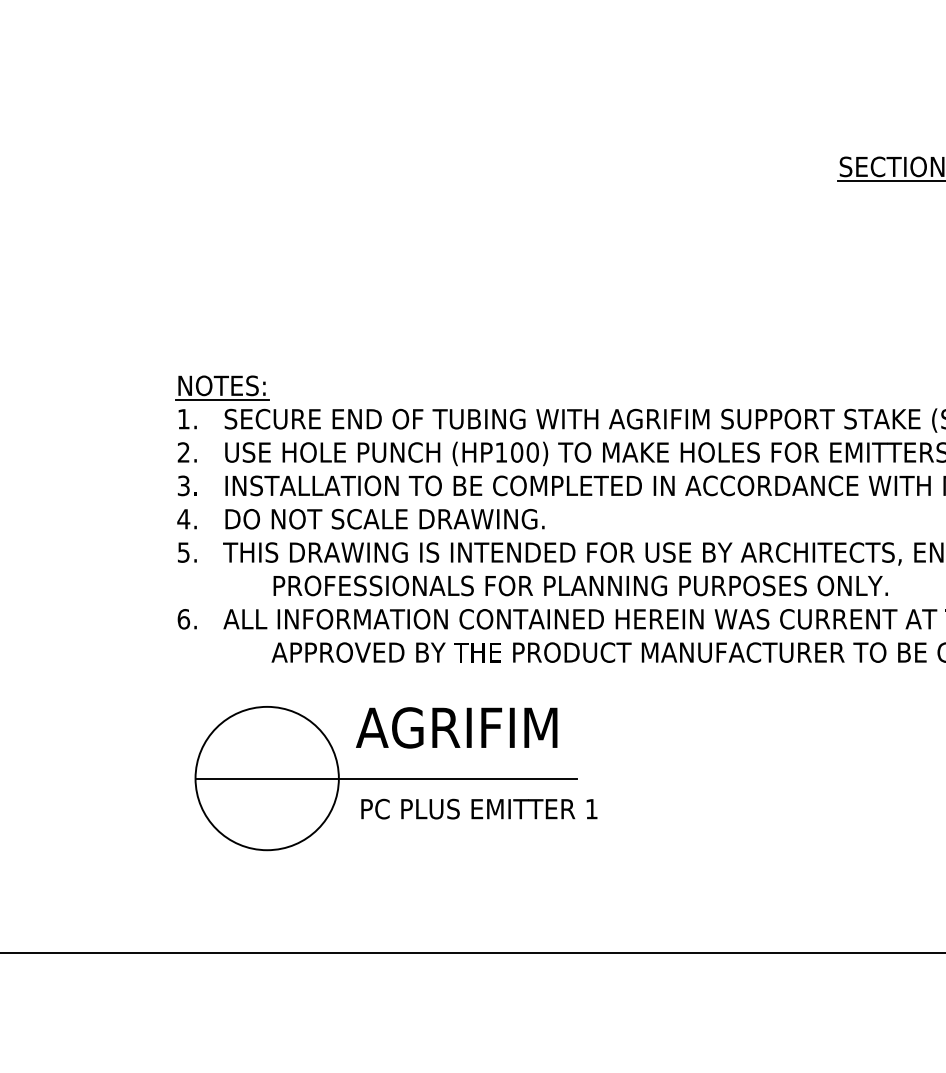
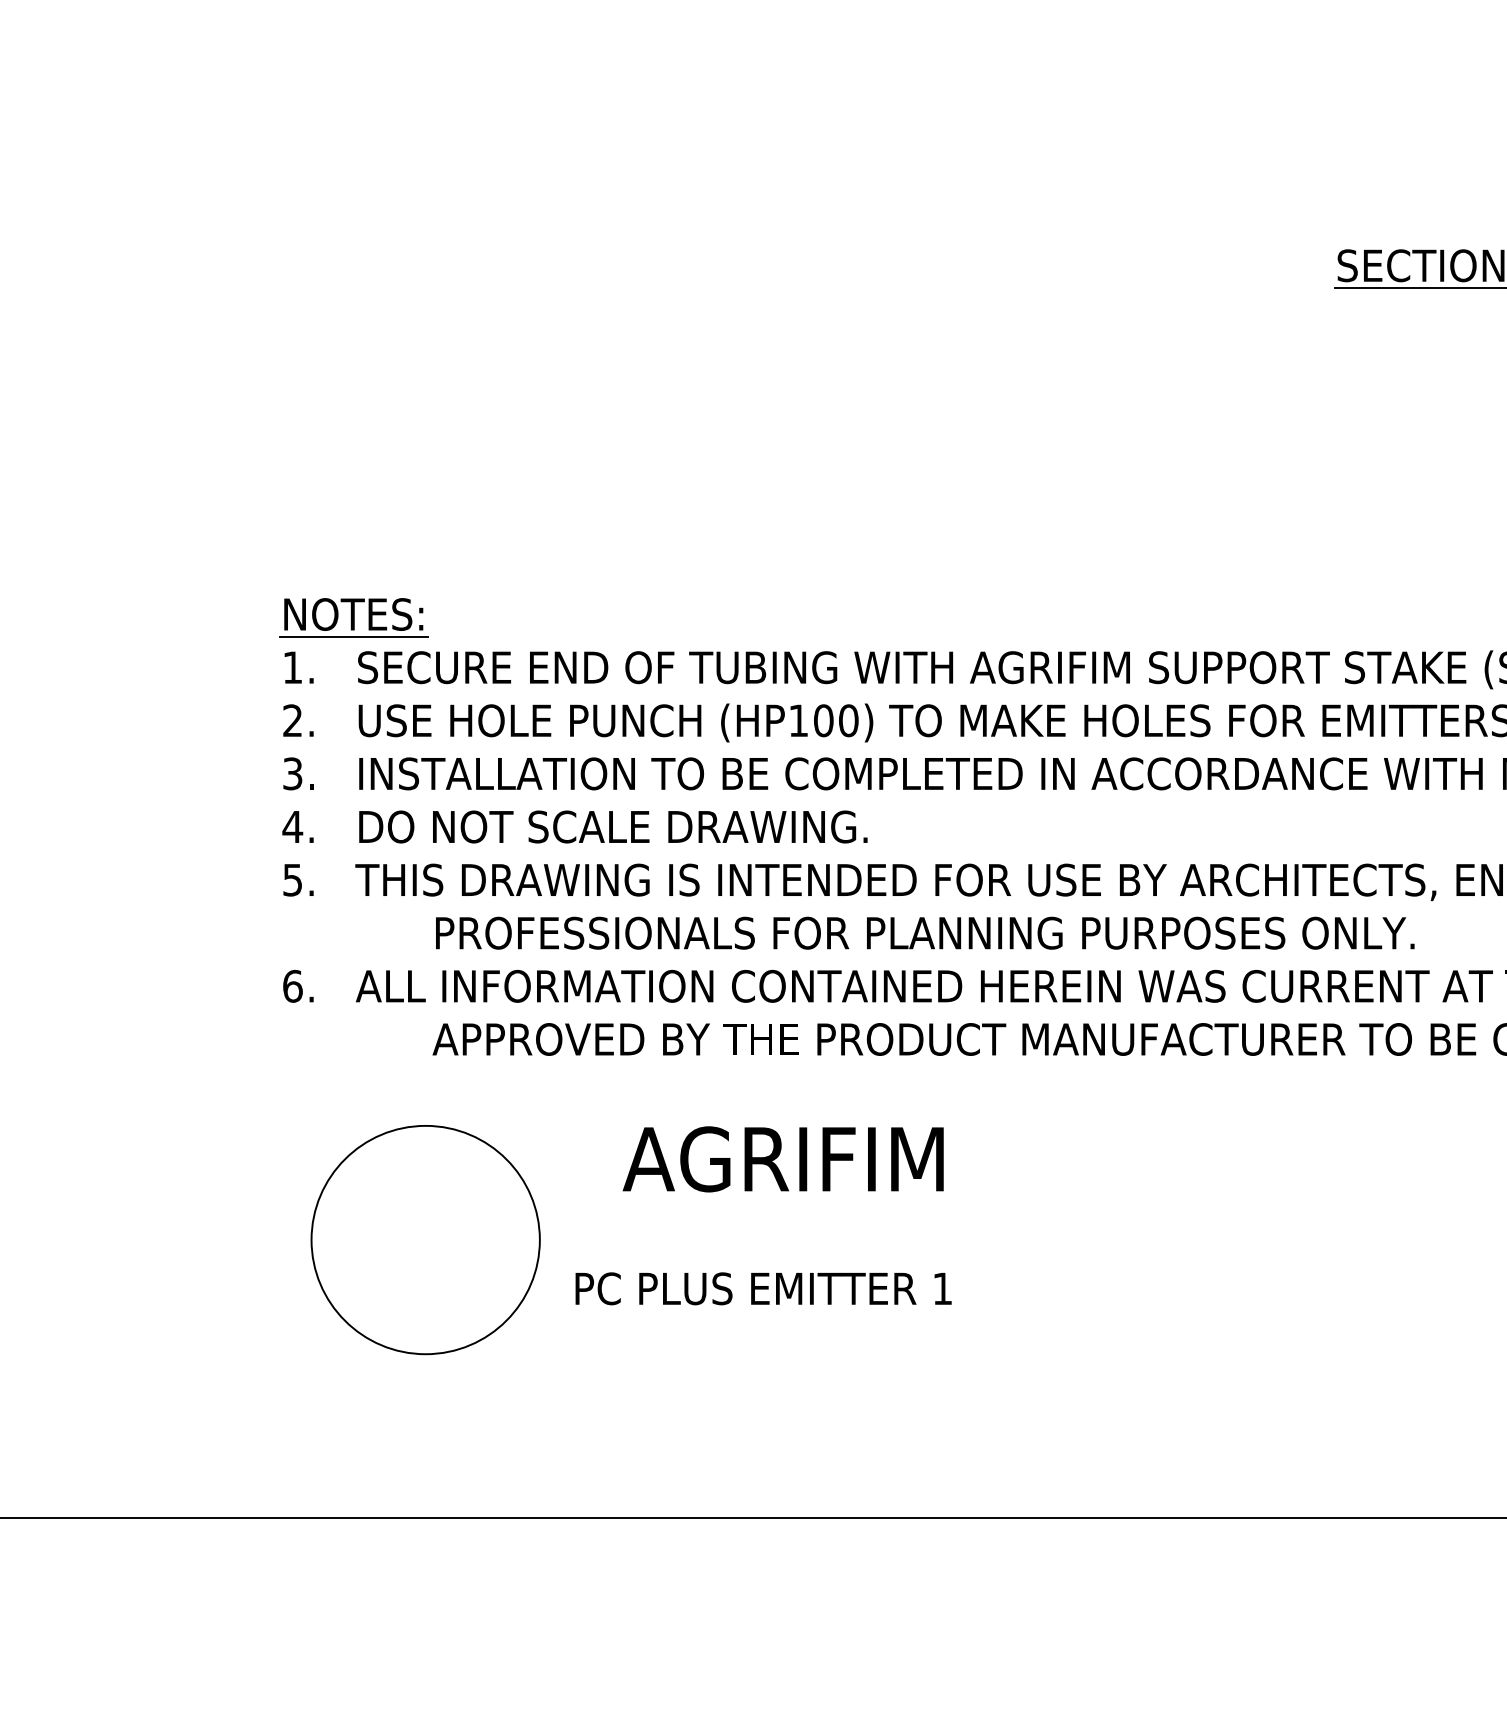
text: (456, 727) -> (782, 1158), moved
line: (385, 778) -> (614, 1239), removed

